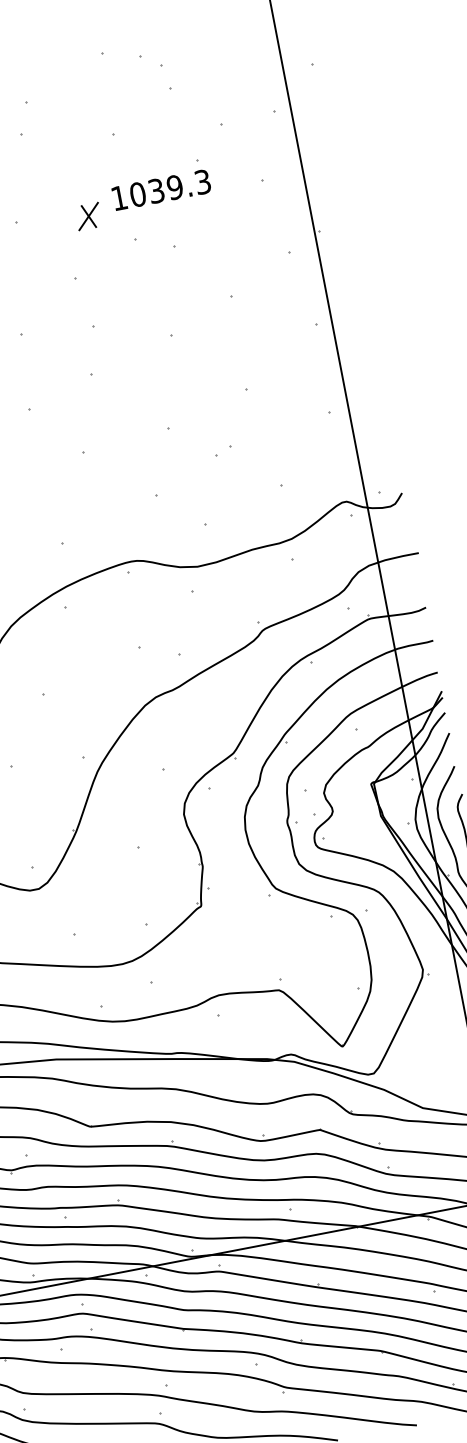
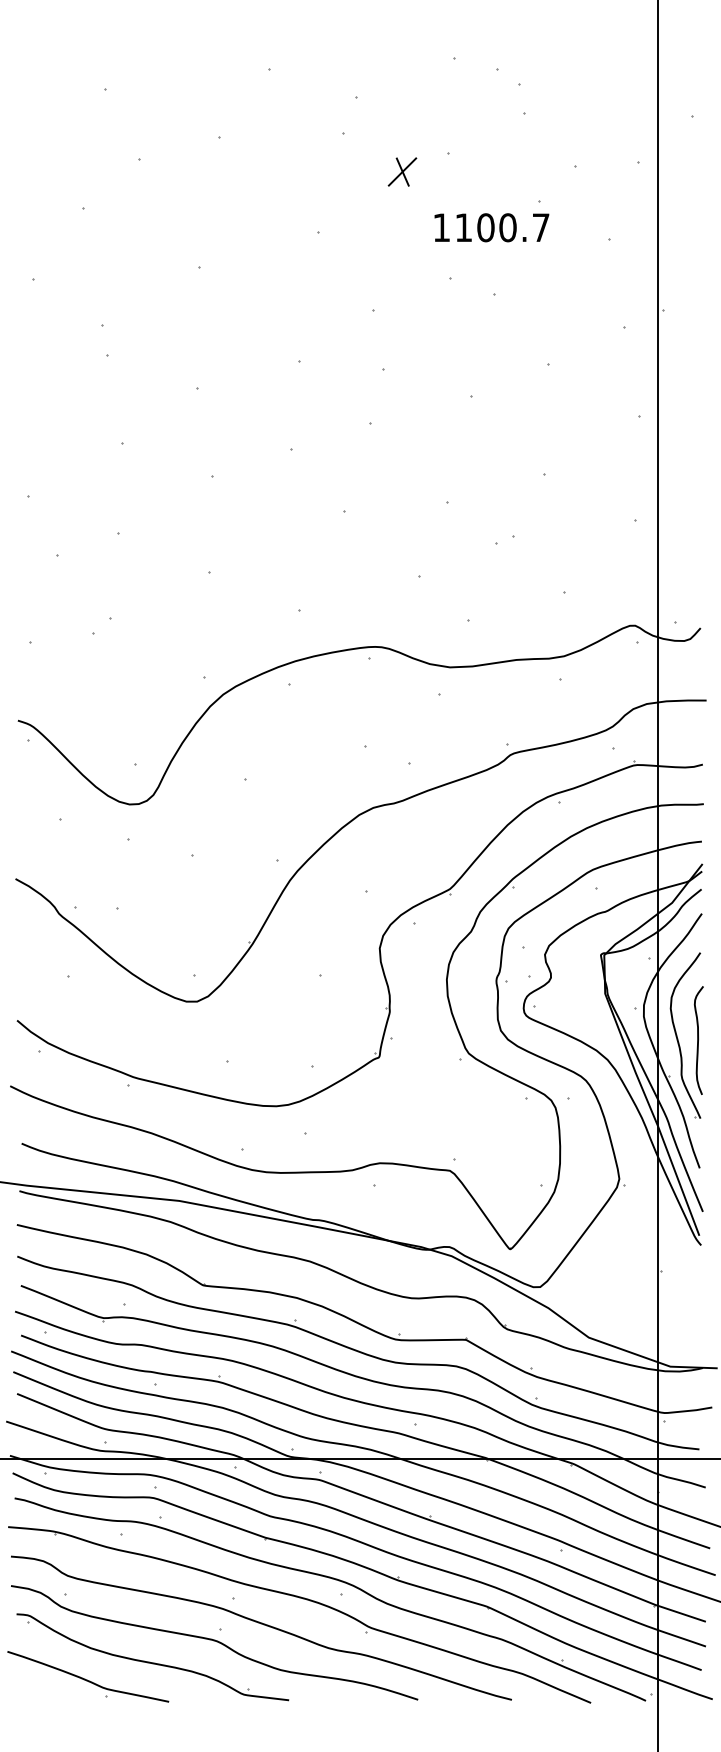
text: (170, 188) -> (502, 227), 1039.3 -> 1100.7
part: (88, 216) -> (402, 171), moved

